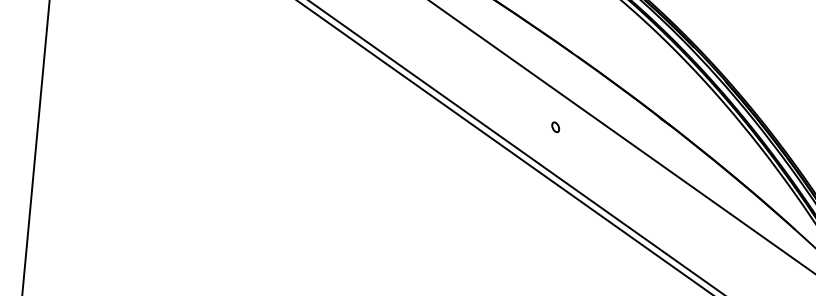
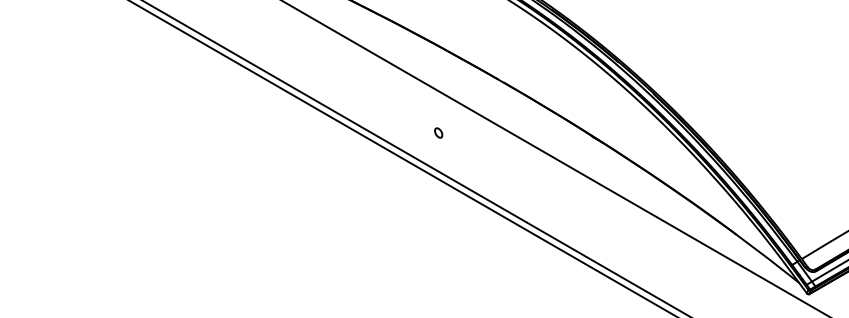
part: (555, 126) -> (438, 132), moved

